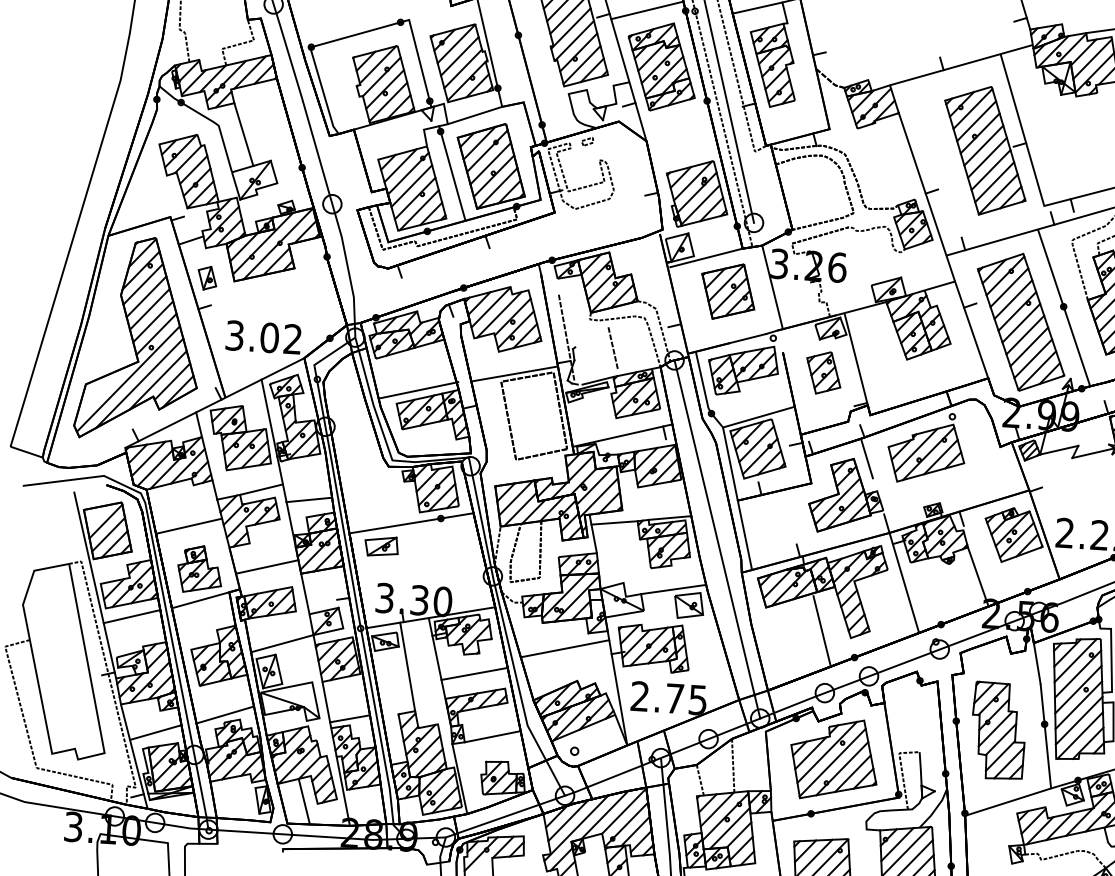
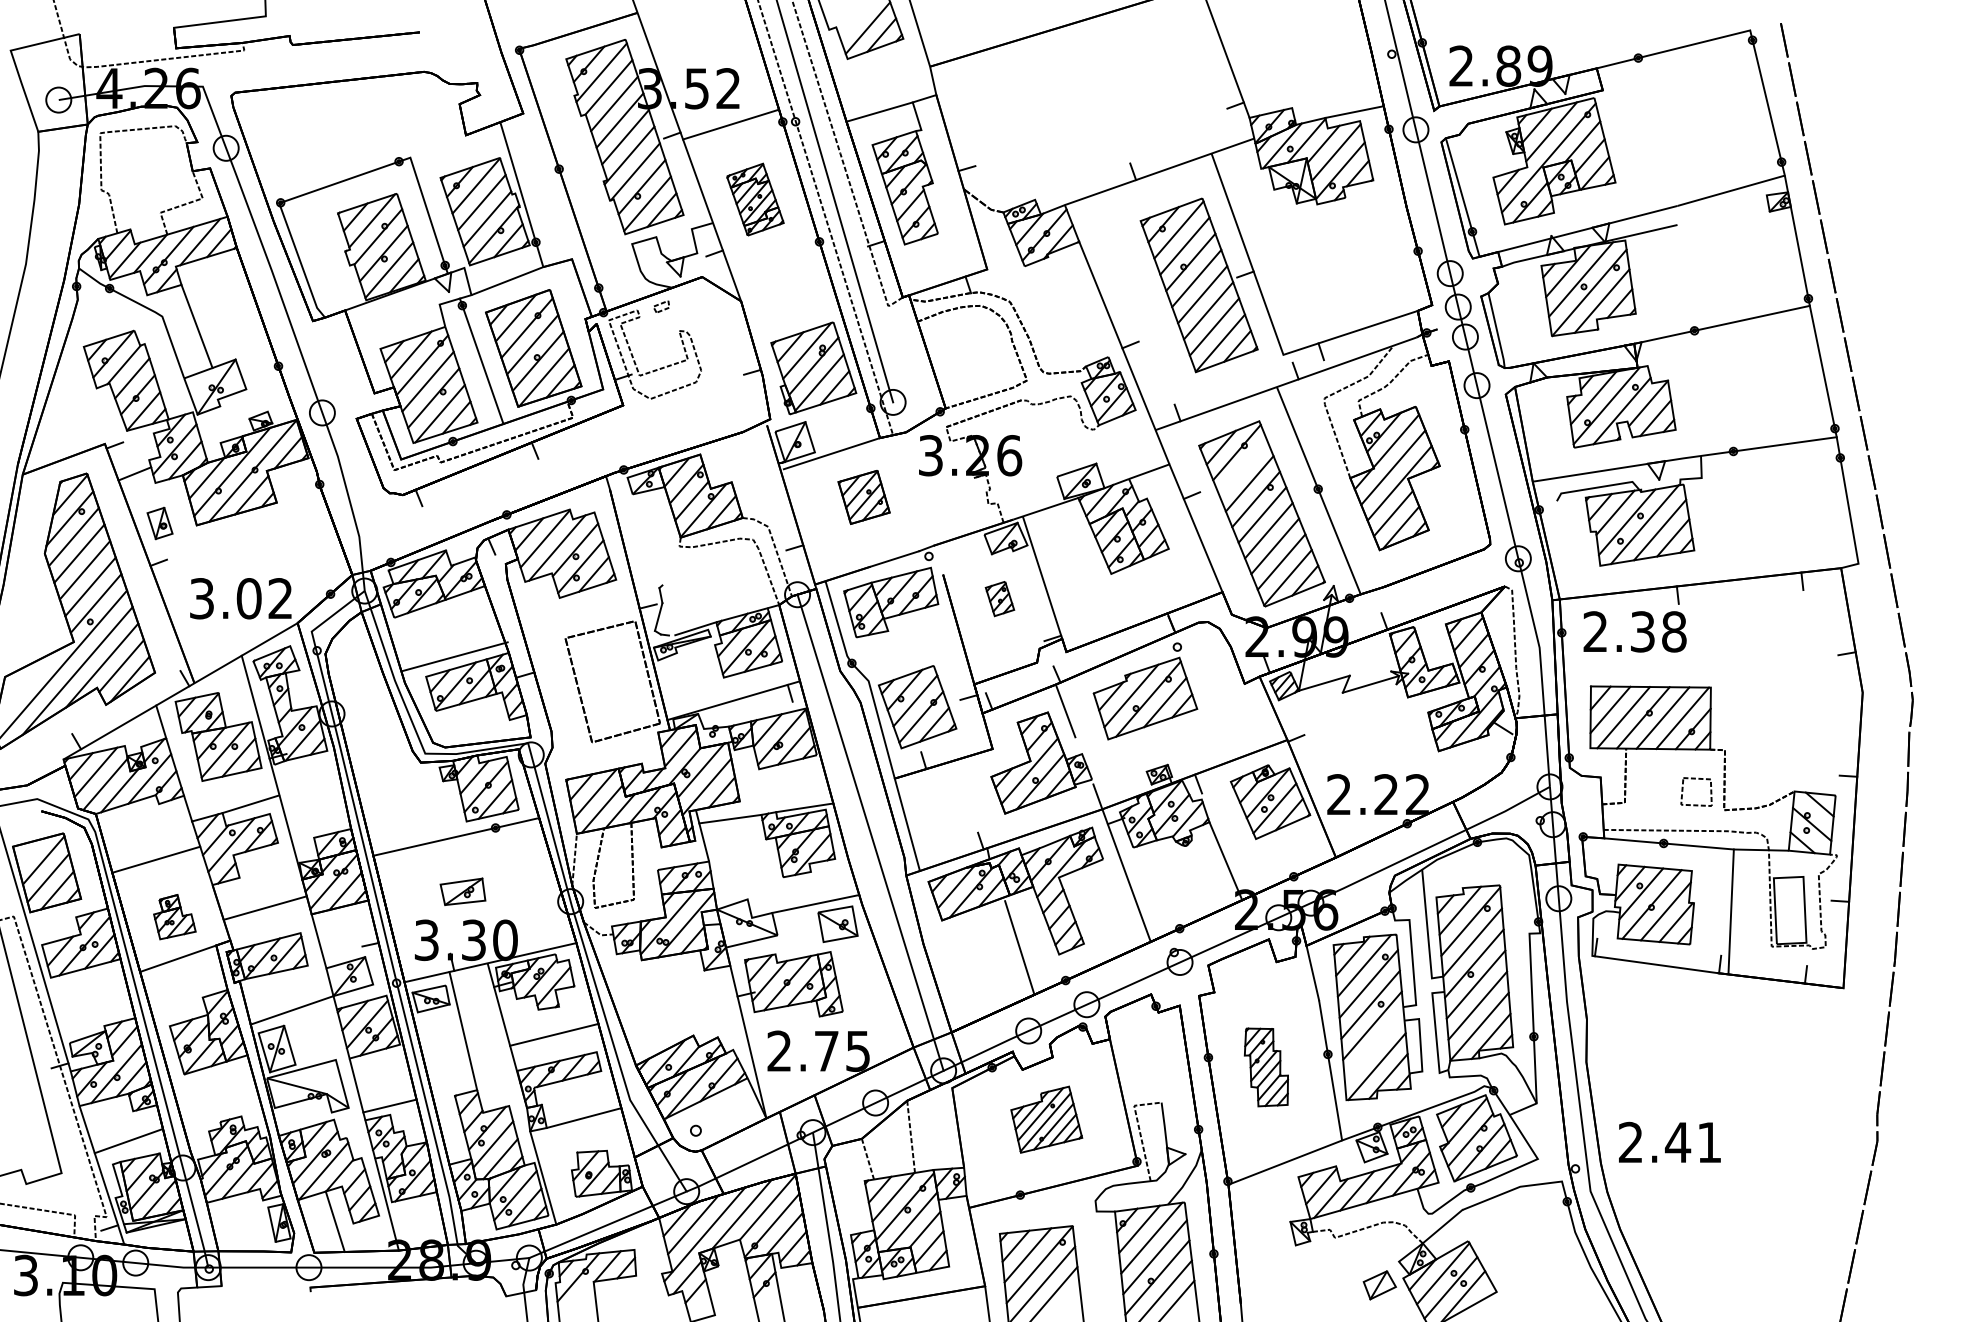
part: (661, 66) -> (755, 199), size x0.6
line: (772, 287) -> (923, 487), removed
line: (1009, 287) -> (1243, 467), removed
part: (727, 291) -> (863, 497), size x0.7
line: (566, 337) -> (649, 573), removed
line: (613, 346) -> (713, 581), removed
part: (823, 372) -> (999, 598), size x0.6
line: (514, 373) -> (582, 626), removed
line: (758, 417) -> (915, 664), removed
line: (309, 500) -> (316, 814), removed
part: (381, 546) -> (462, 891), moved
part: (199, 568) -> (174, 916), size x0.7
line: (131, 616) -> (86, 986), removed
line: (565, 648) -> (674, 992), removed
line: (225, 715) -> (221, 1111), removed
line: (1078, 720) -> (1373, 1046), removed
part: (998, 731) -> (1266, 1067), size x0.6
part: (833, 759) -> (1046, 1119), size x0.6

